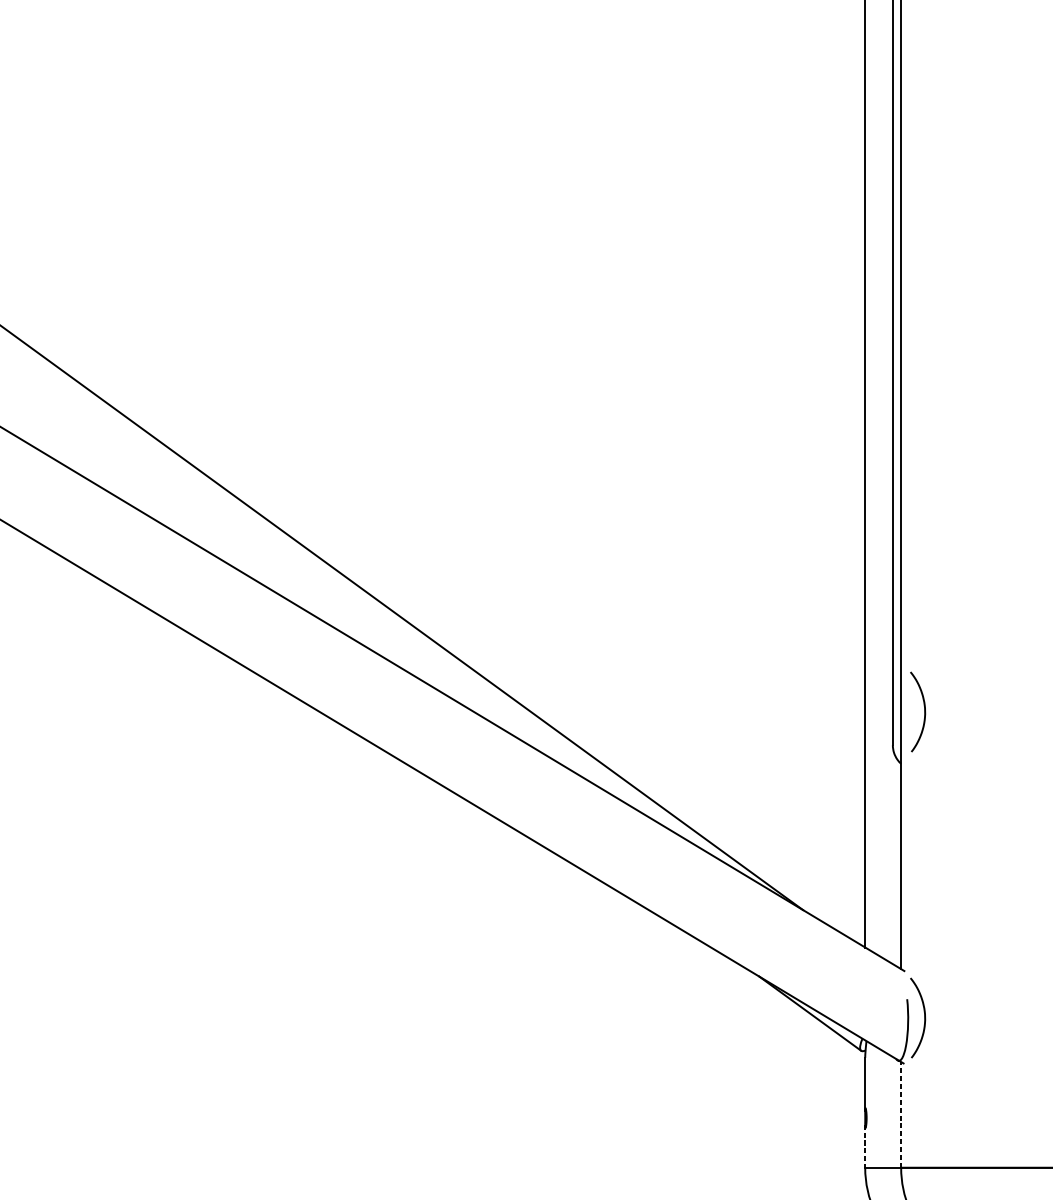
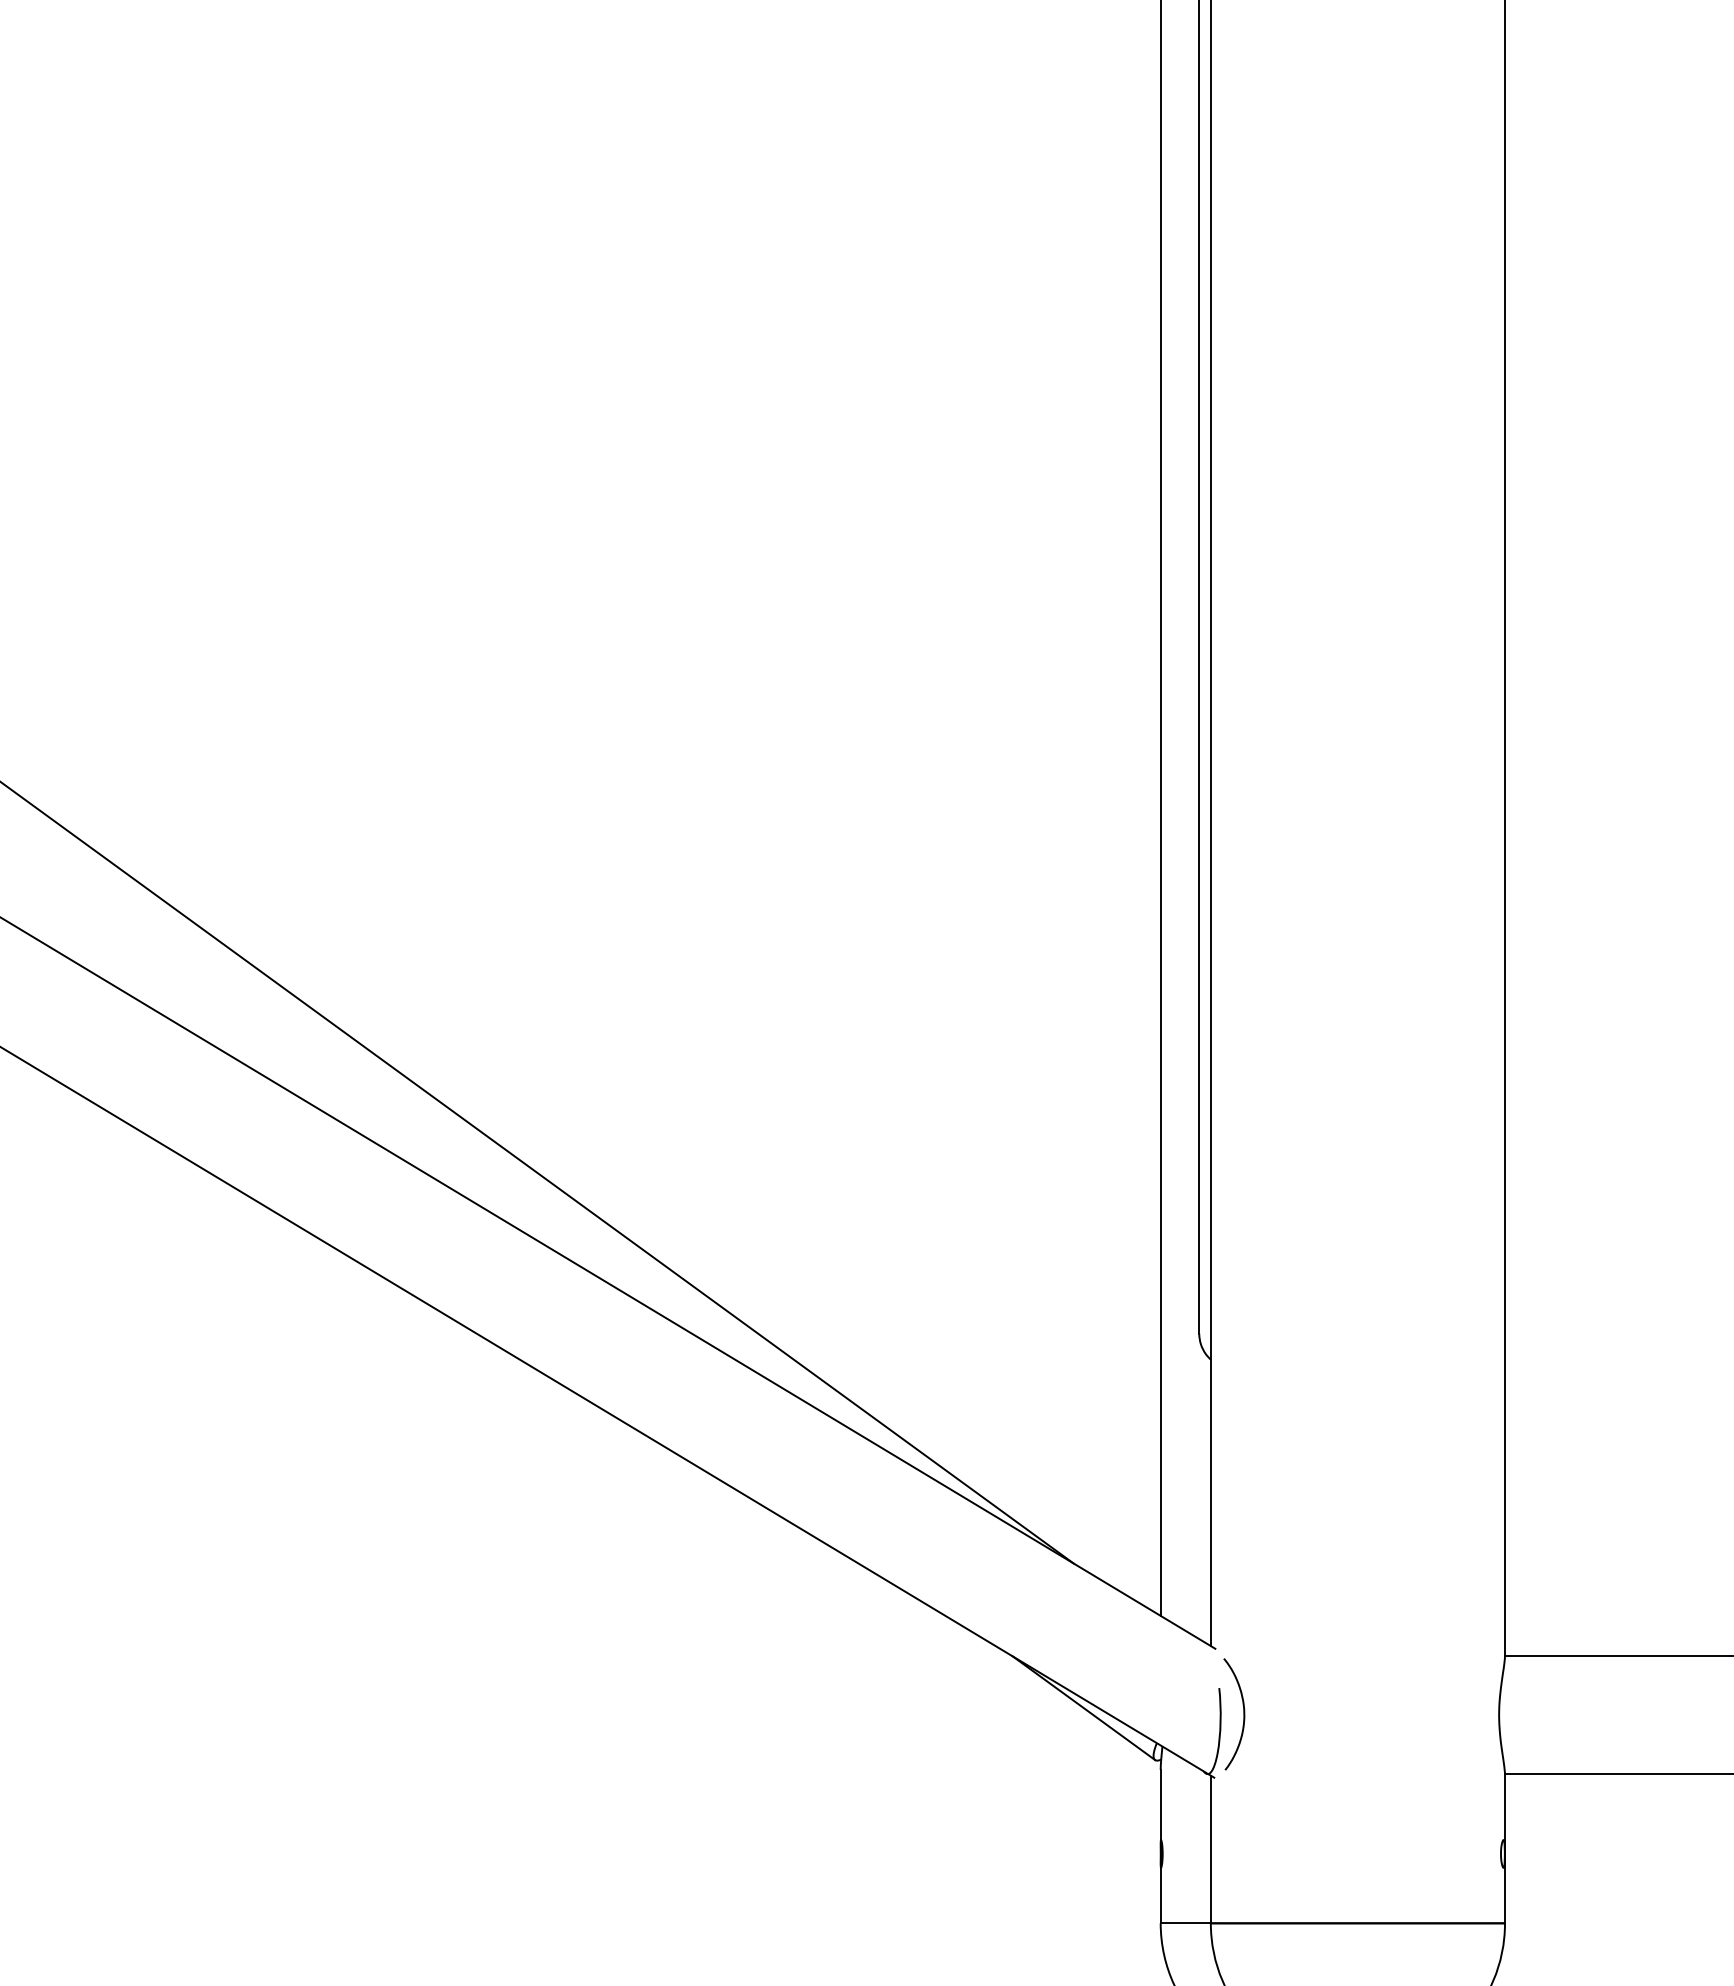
curve: (924, 712) -> (1243, 1287), removed
line: (900, 1114) -> (1210, 1849), dashed -> solid
line: (865, 1146) -> (1160, 1893), dashed -> solid

